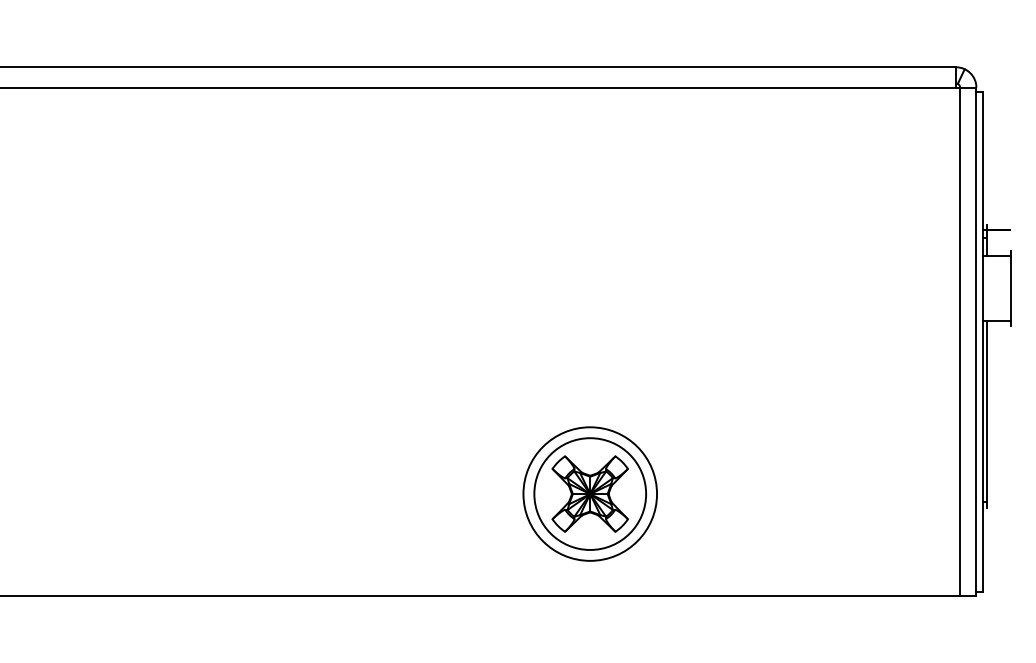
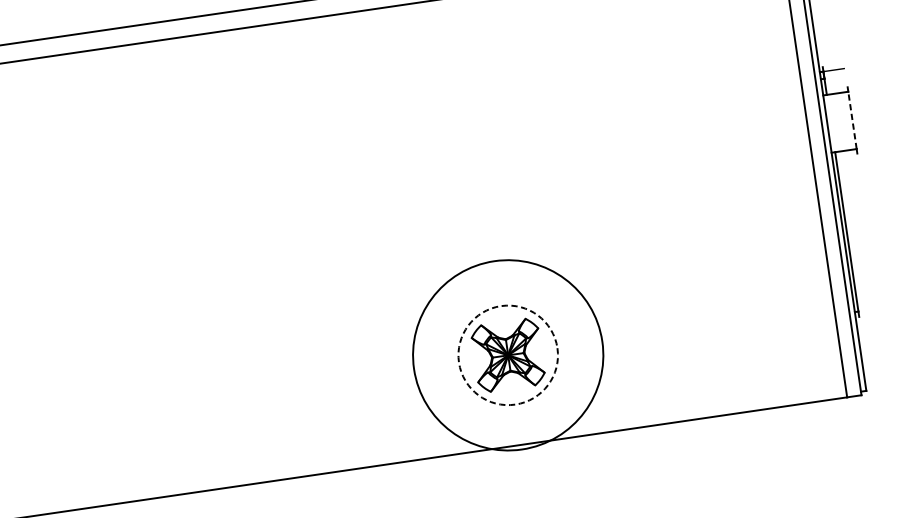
line: (1010, 288) -> (852, 120), solid -> dashed
circle: (590, 493) -> (508, 354), size x1.6
circle: (590, 493) -> (508, 354), solid -> dashed

